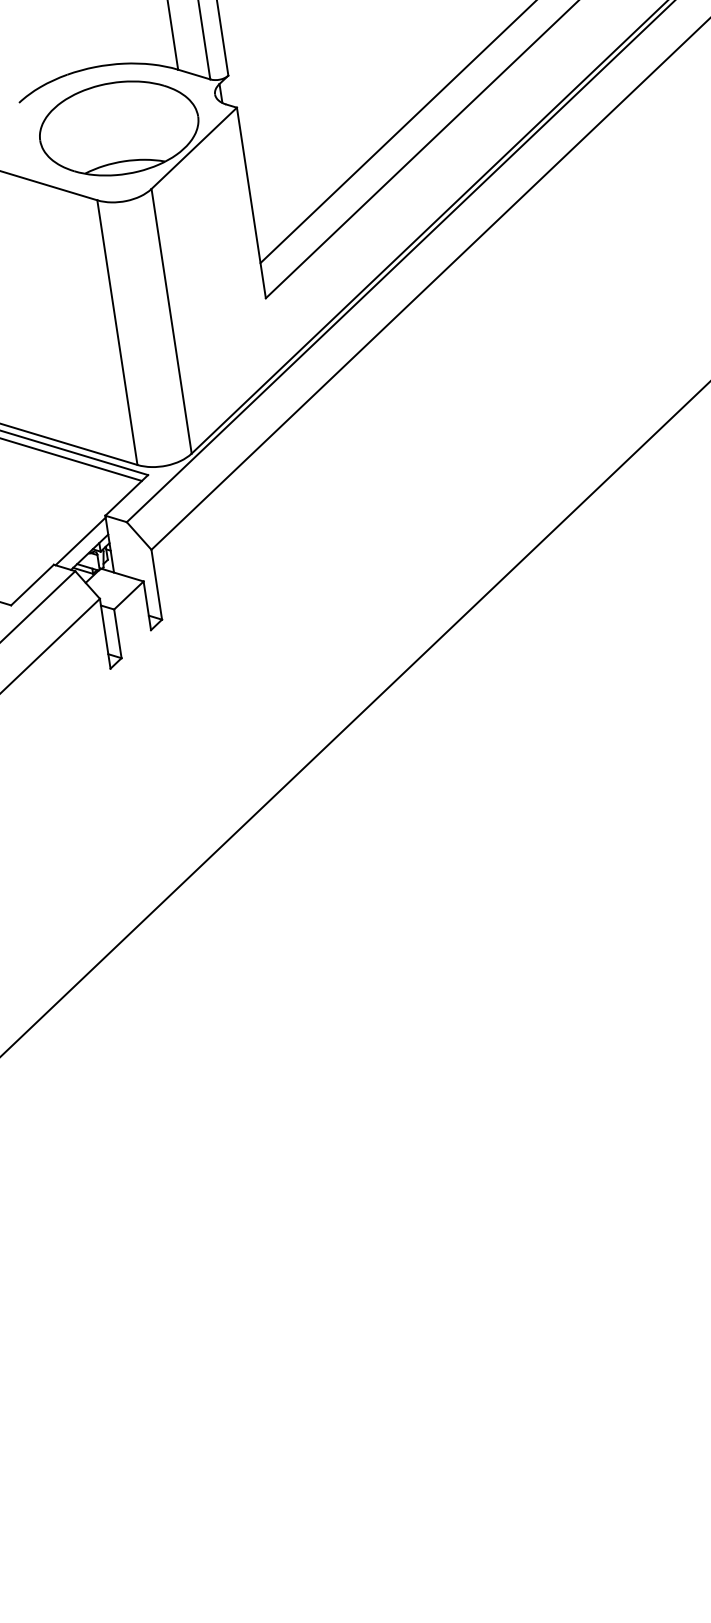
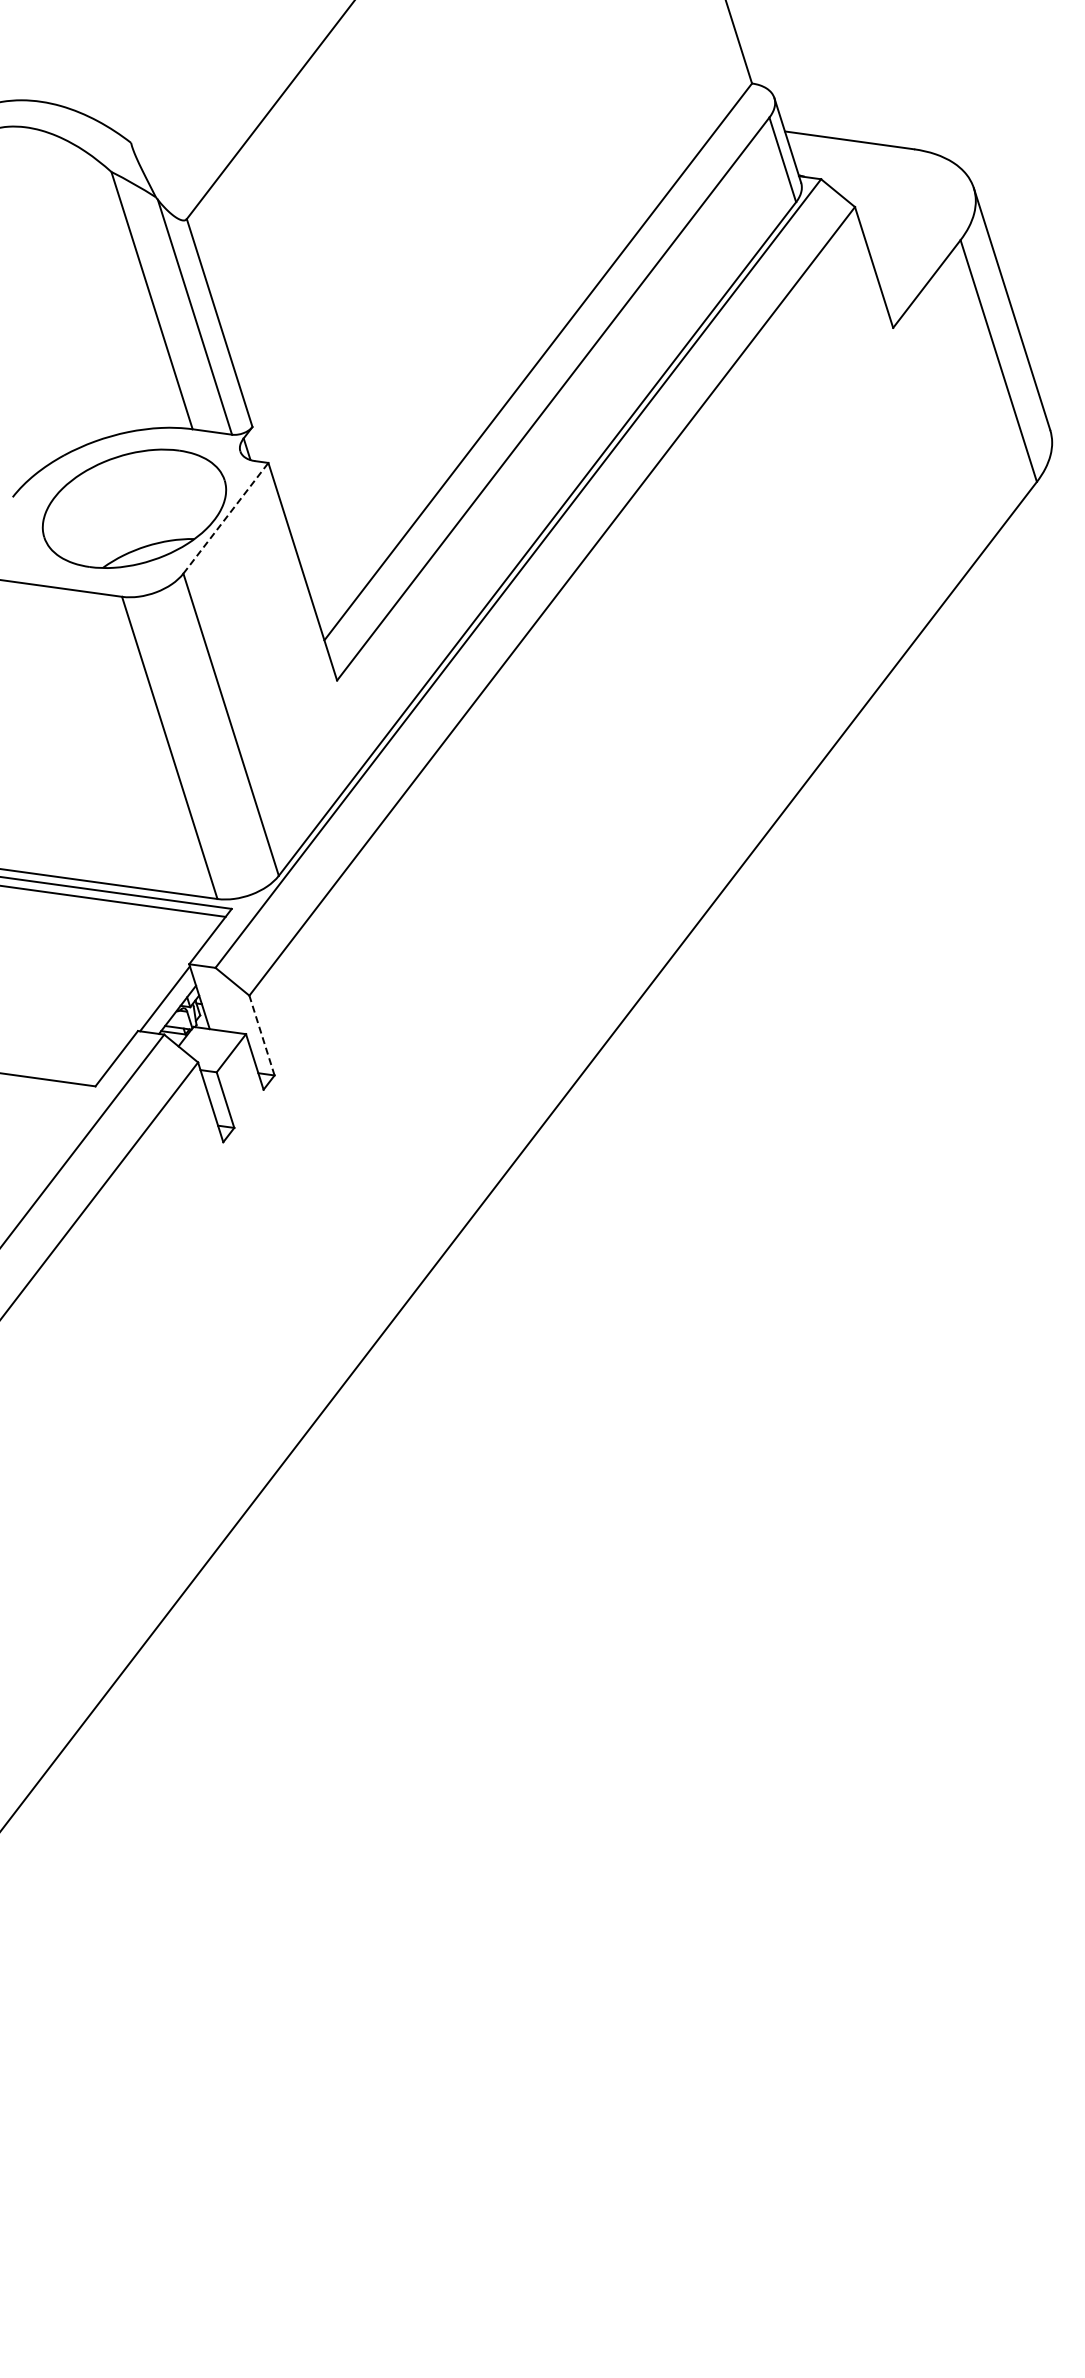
line: (193, 148) -> (225, 518), solid -> dashed
line: (157, 584) -> (262, 1035), solid -> dashed

